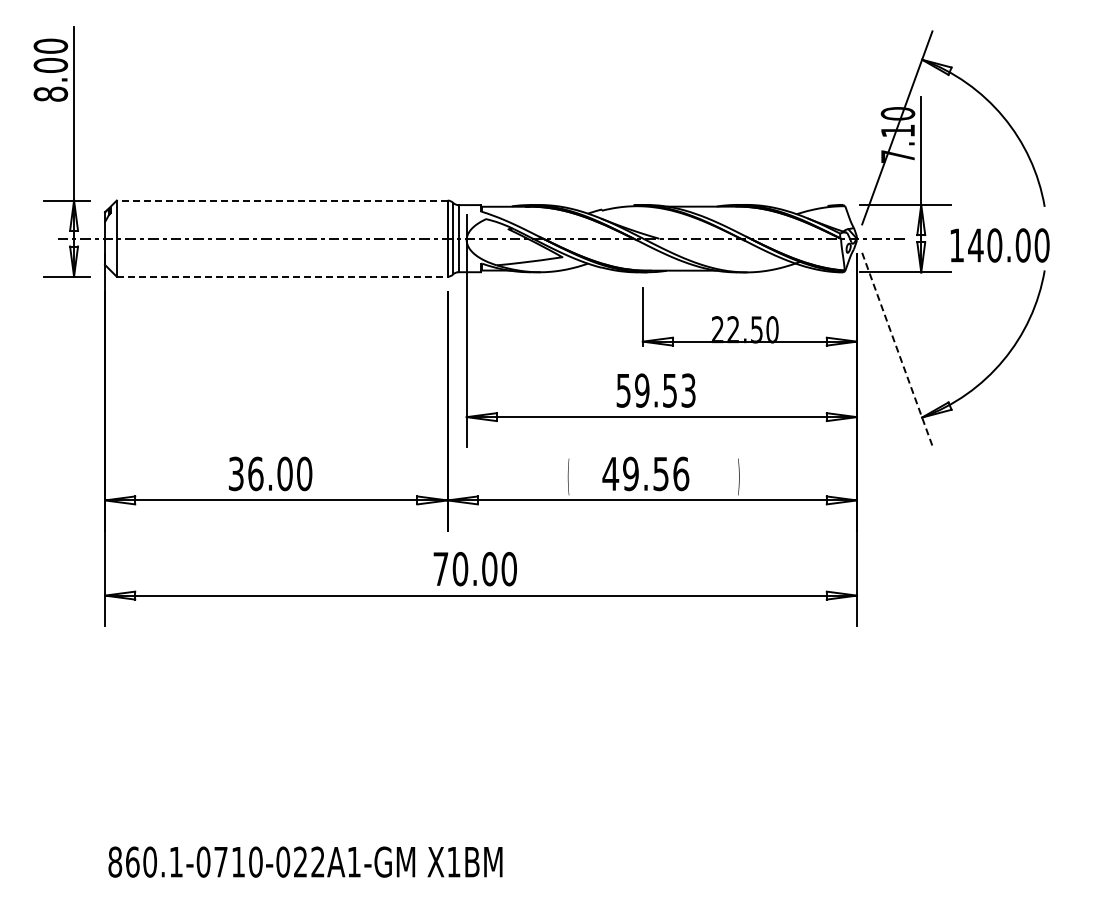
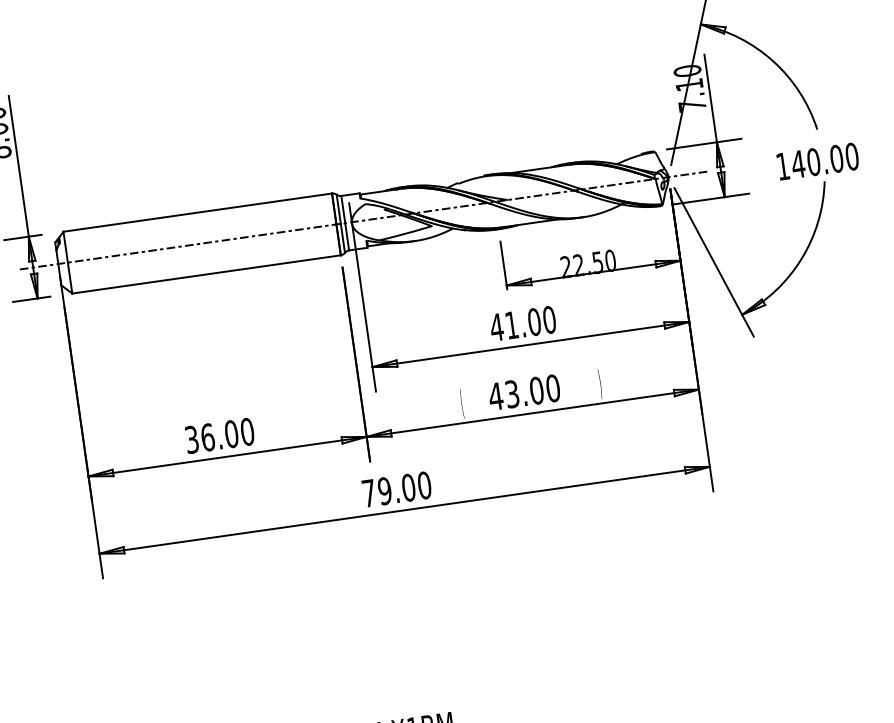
line: (281, 200) -> (197, 212), dashed -> solid
text: (999, 245) -> (817, 161), moved
line: (282, 276) -> (206, 274), dashed -> solid
line: (897, 349) -> (714, 262), dashed -> solid
text: (655, 390) -> (522, 323), 59.53 -> 41.00
text: (656, 473) -> (533, 390), 49.56 -> 43.00
text: (460, 569) -> (385, 491), 70.00 -> 79.00

